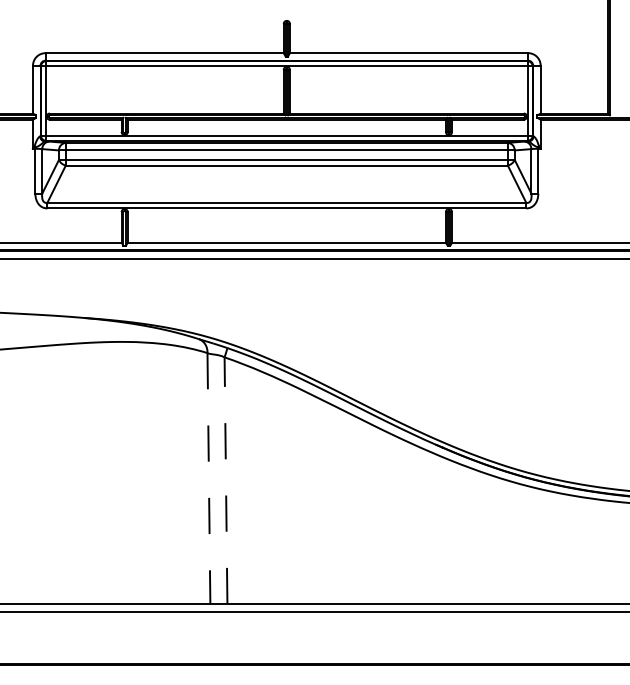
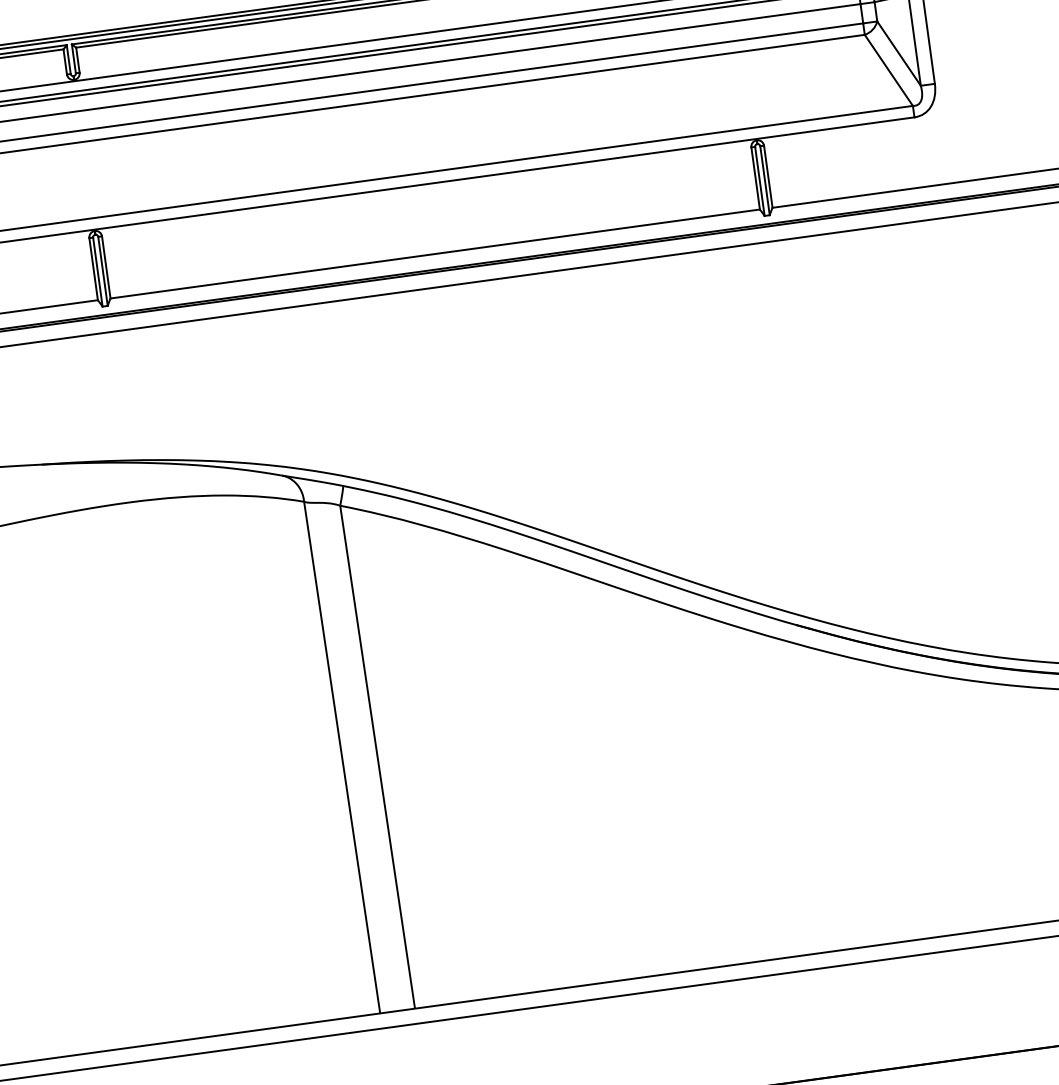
line: (208, 479) -> (341, 759), dashed -> solid
line: (226, 480) -> (378, 756), dashed -> solid

